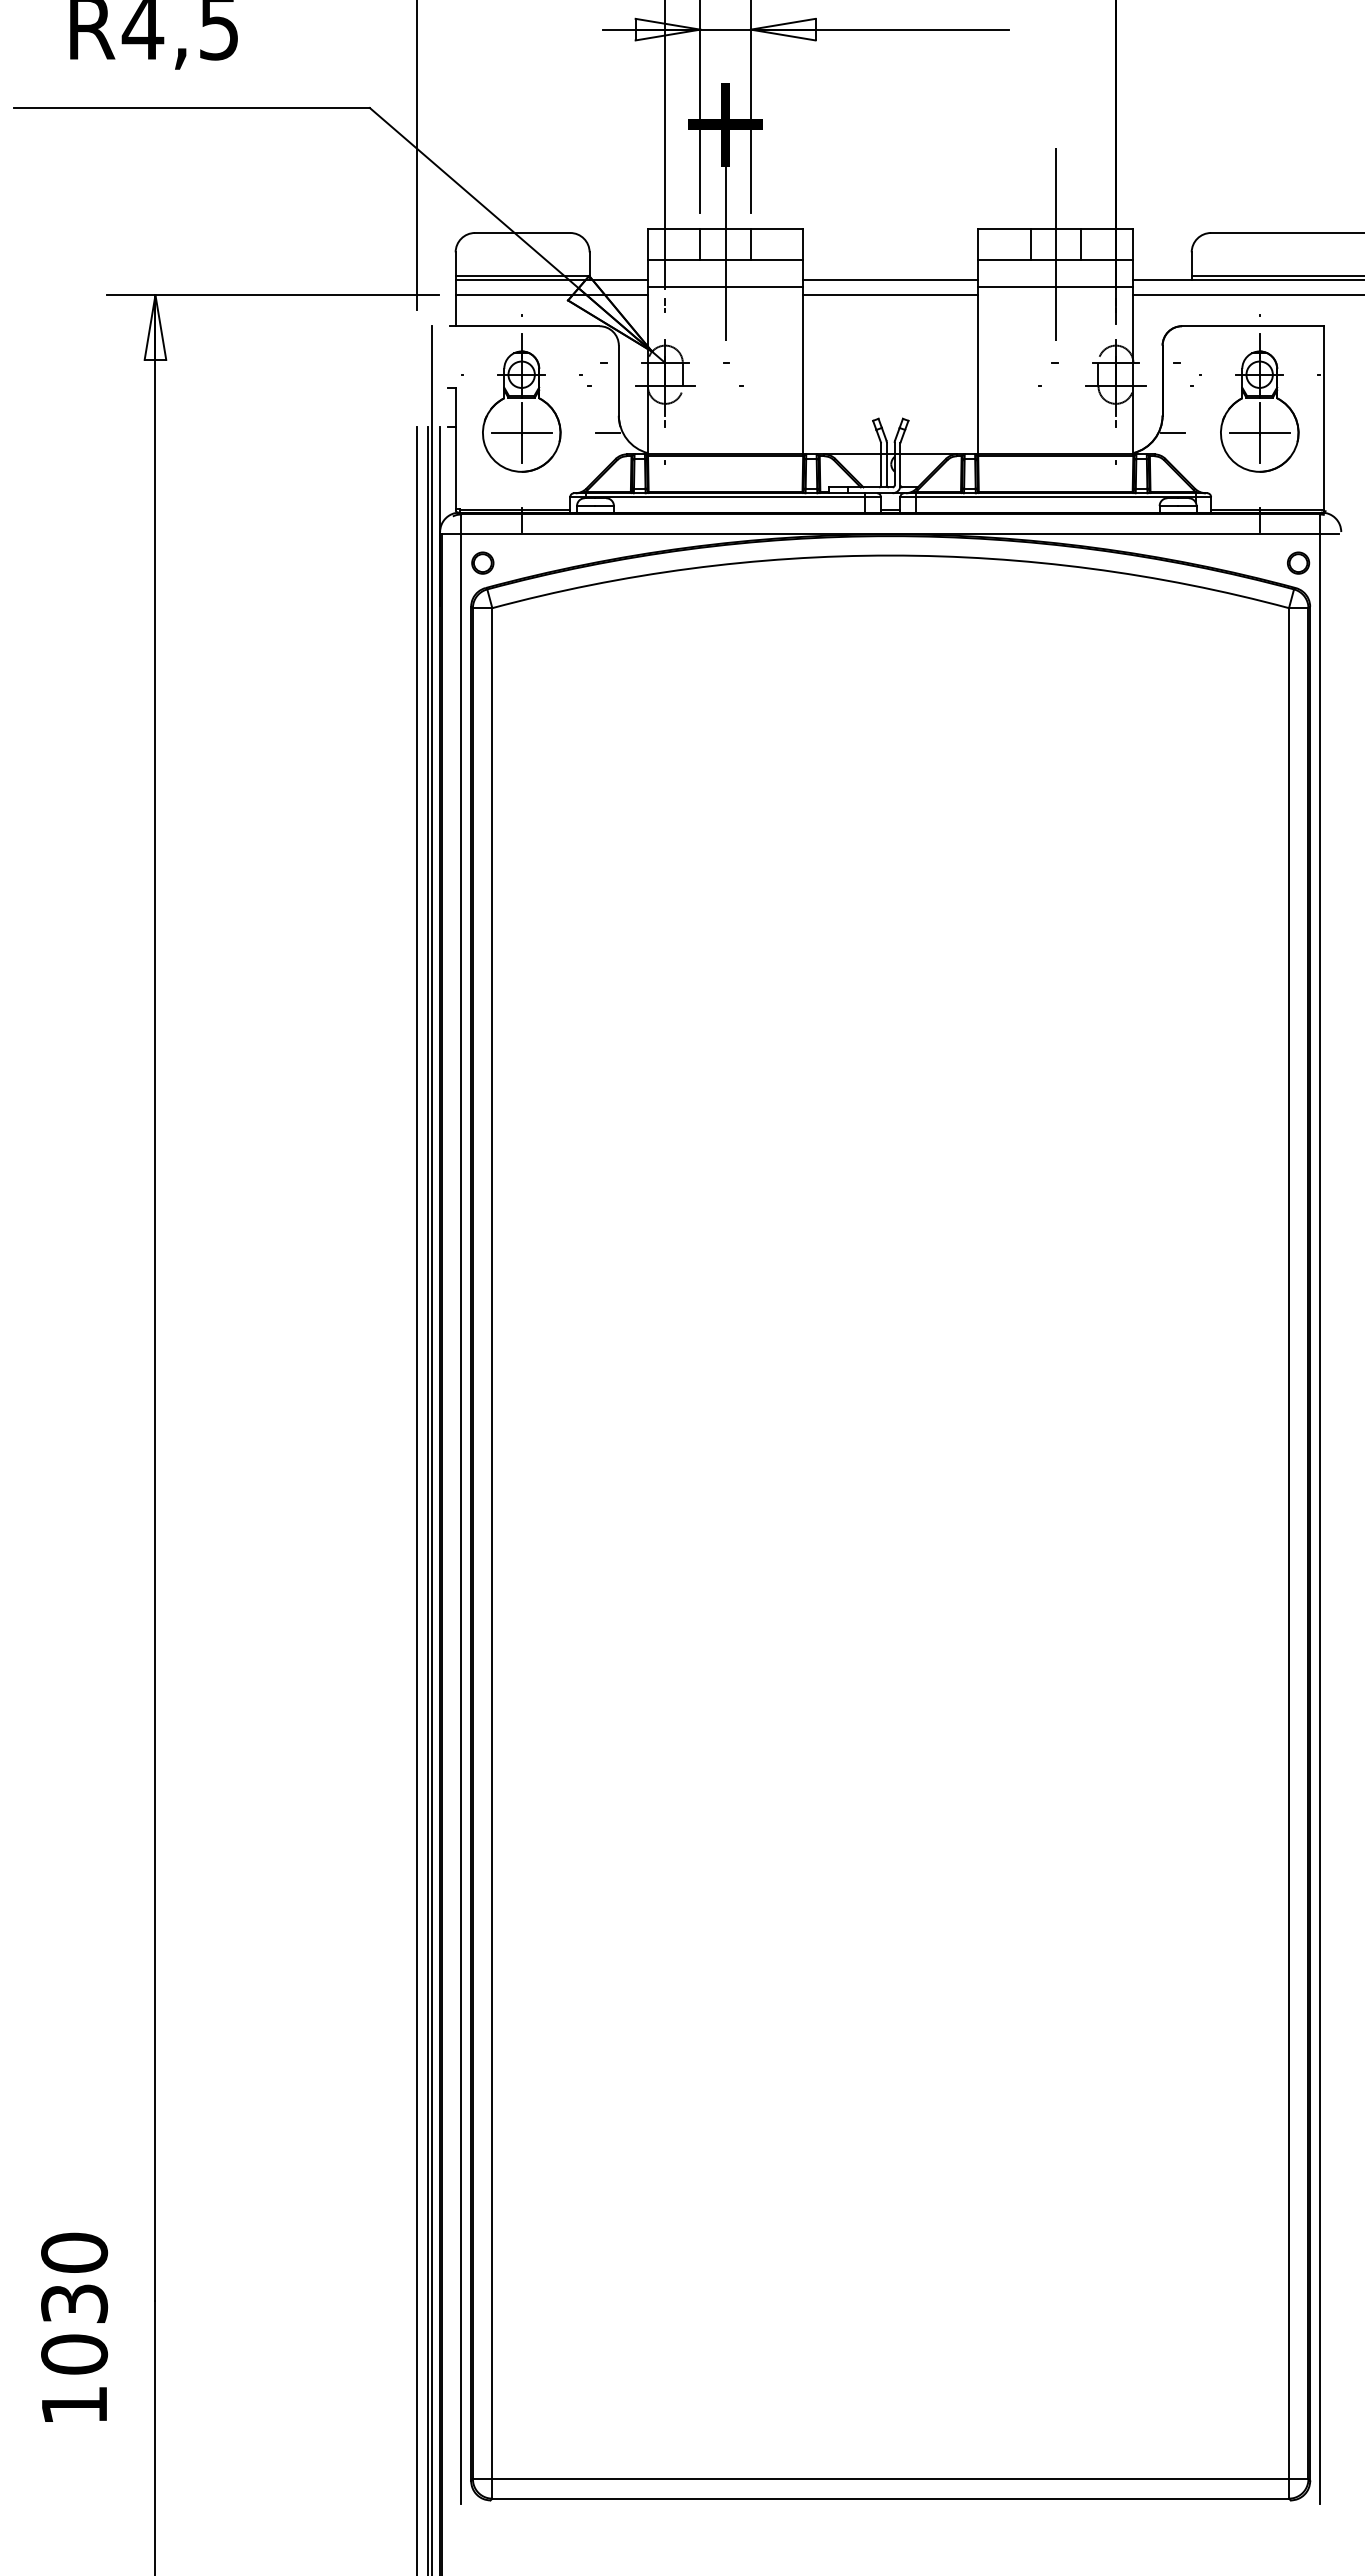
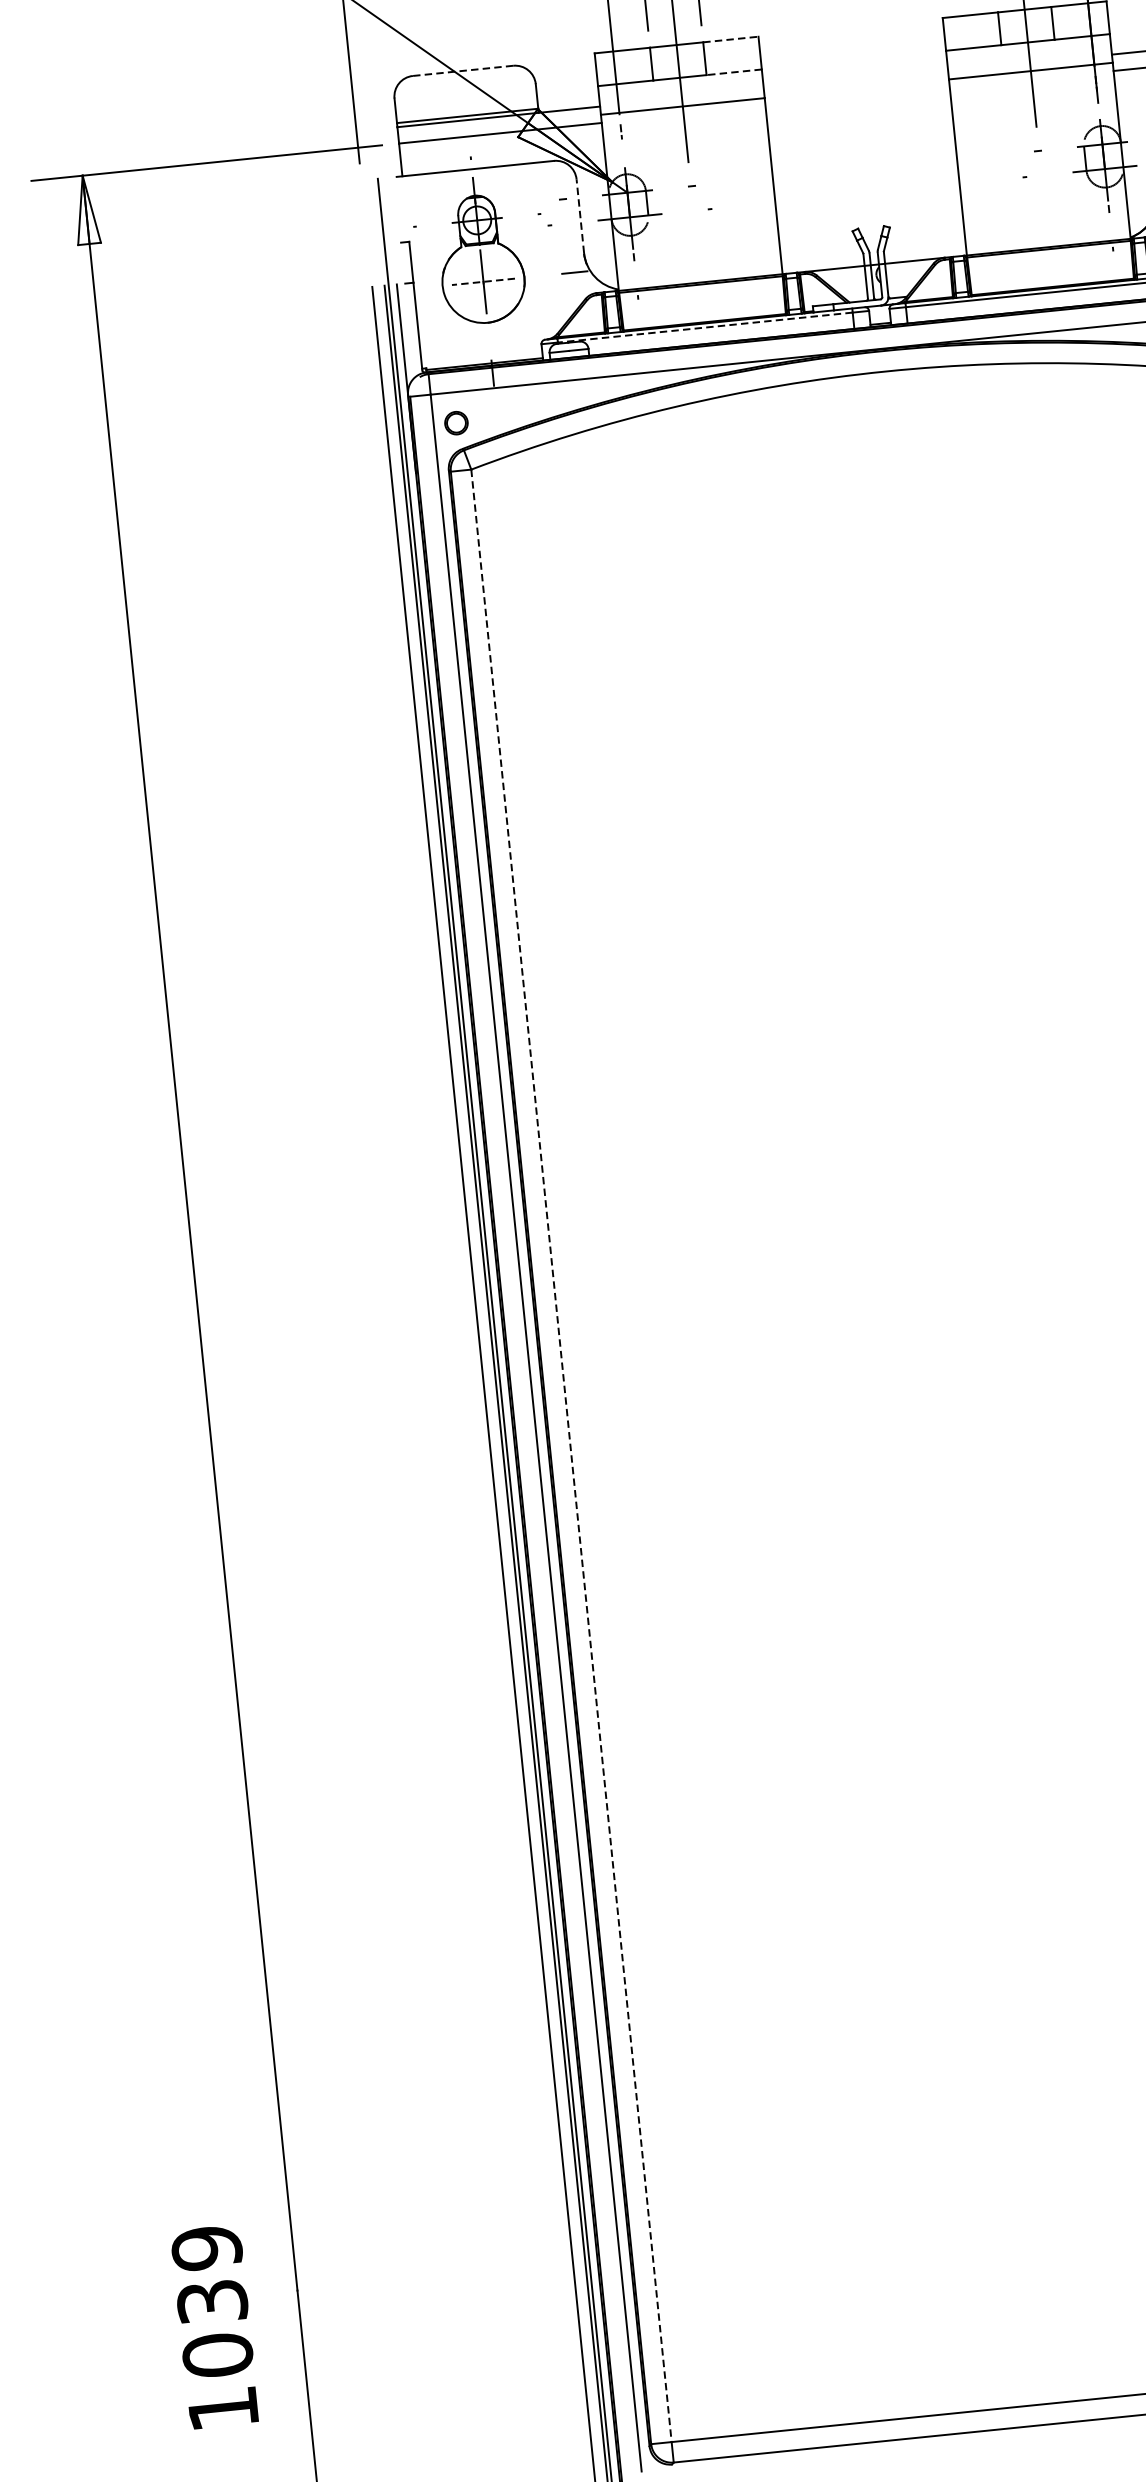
line: (777, 229) -> (731, 39), solid -> dashed
line: (522, 232) -> (462, 70), solid -> dashed
line: (776, 260) -> (733, 72), solid -> dashed
line: (890, 279) -> (855, 80), removed
line: (890, 295) -> (857, 97), removed
line: (618, 380) -> (579, 216), solid -> dashed
line: (521, 433) -> (483, 282), solid -> dashed
line: (725, 497) -> (705, 328), solid -> dashed
line: (492, 1543) -> (571, 1455), solid -> dashed
text: (74, 2252) -> (206, 2247), 1030 -> 1039

